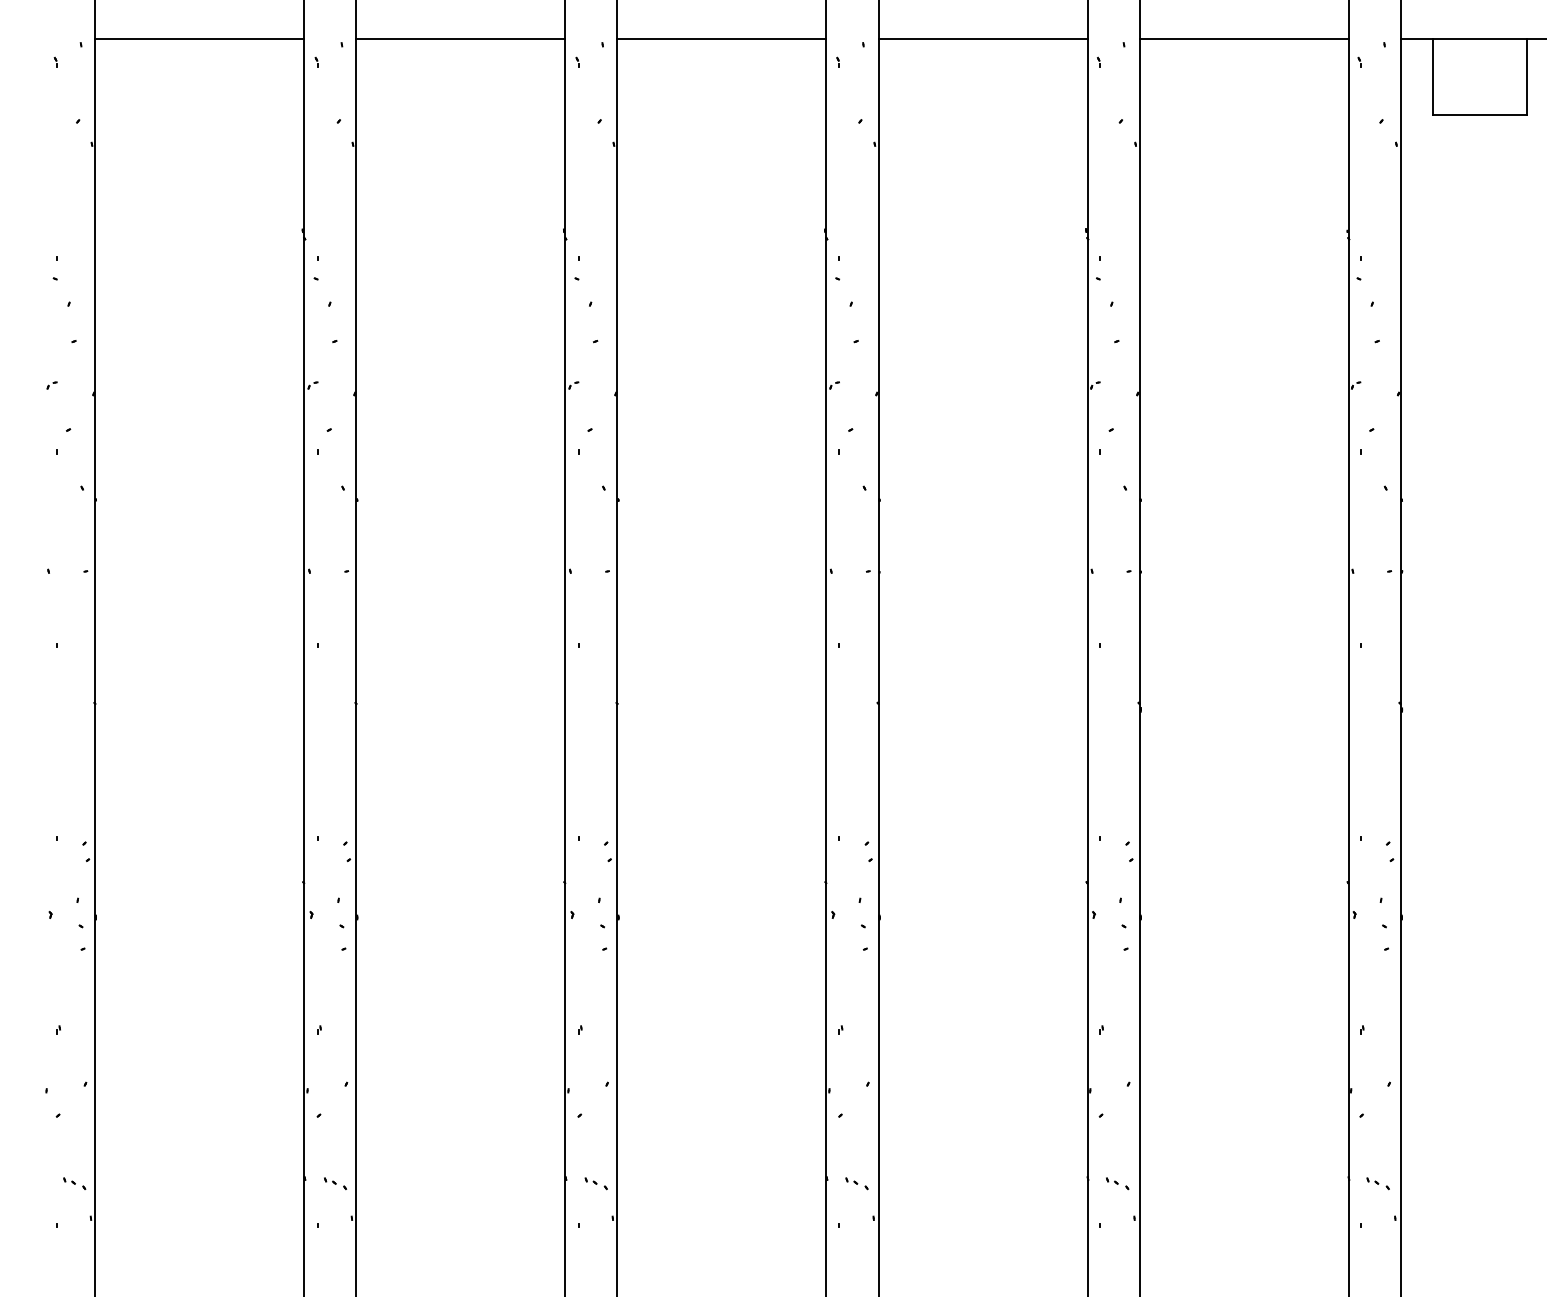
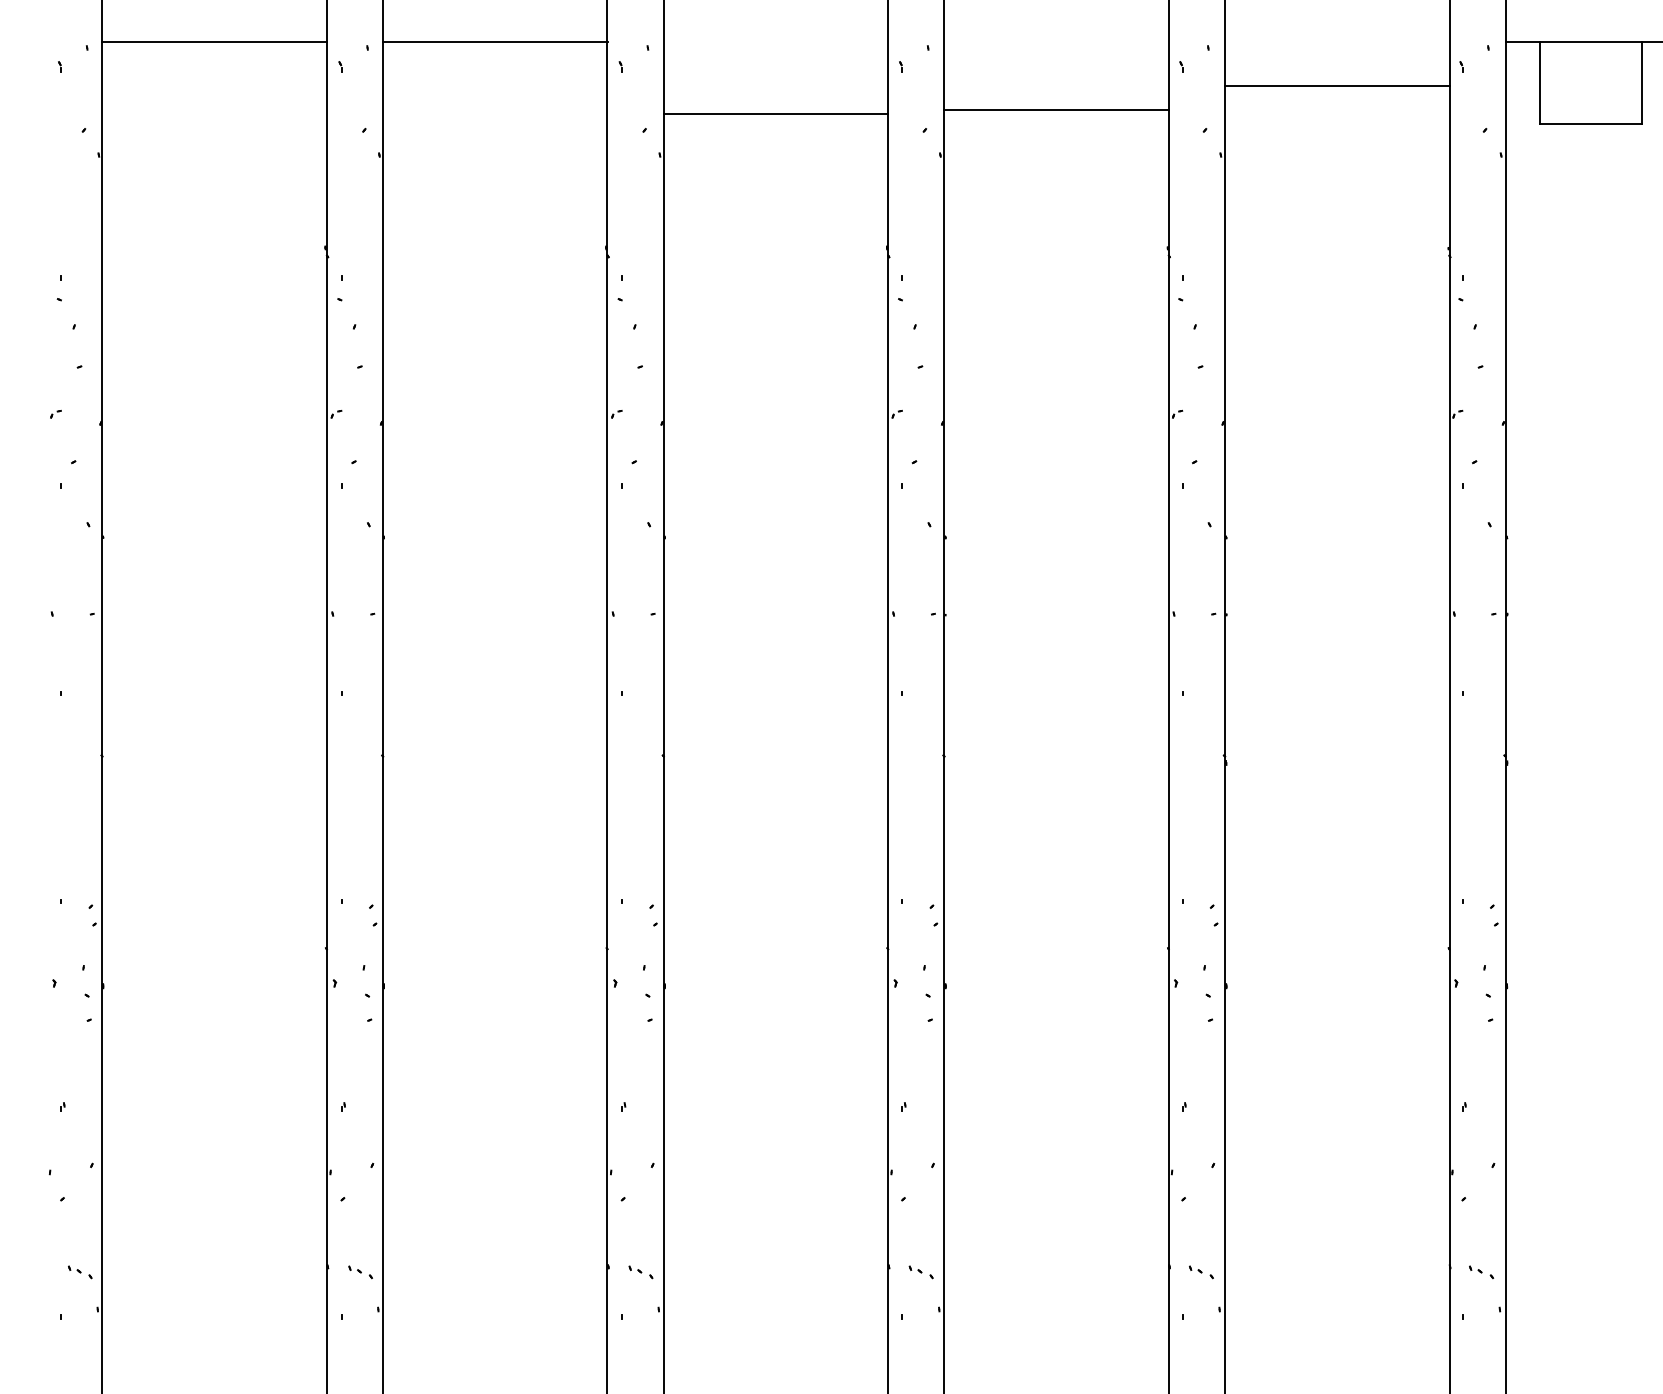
line: (721, 38) -> (775, 113), moved
line: (982, 38) -> (1056, 110), moved
line: (1243, 38) -> (1336, 85), moved

